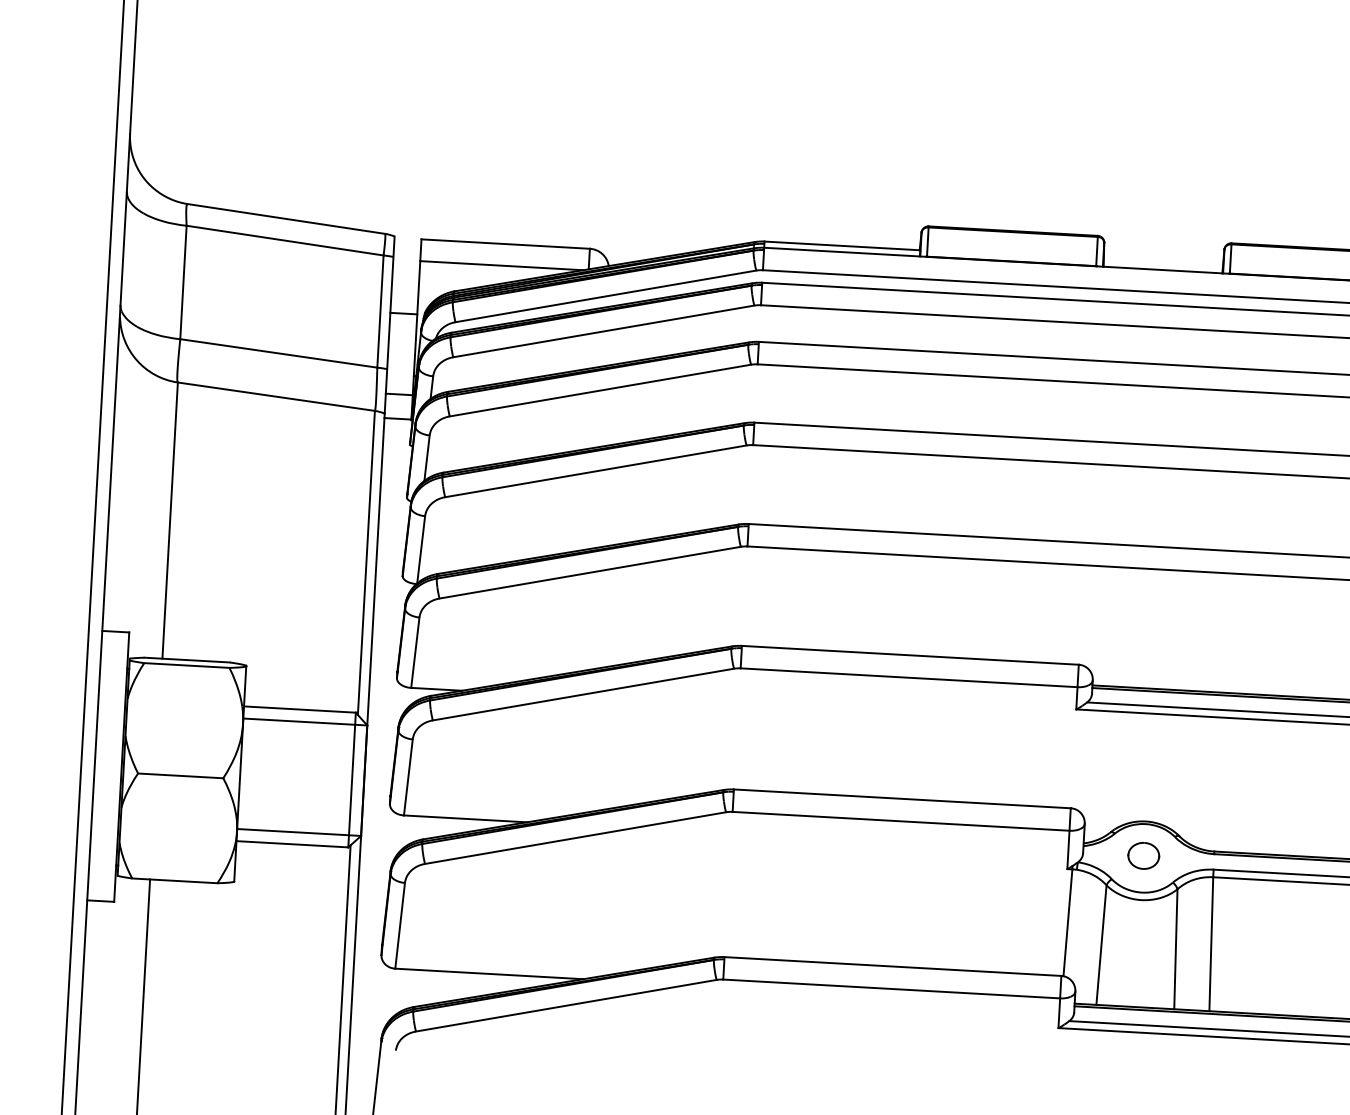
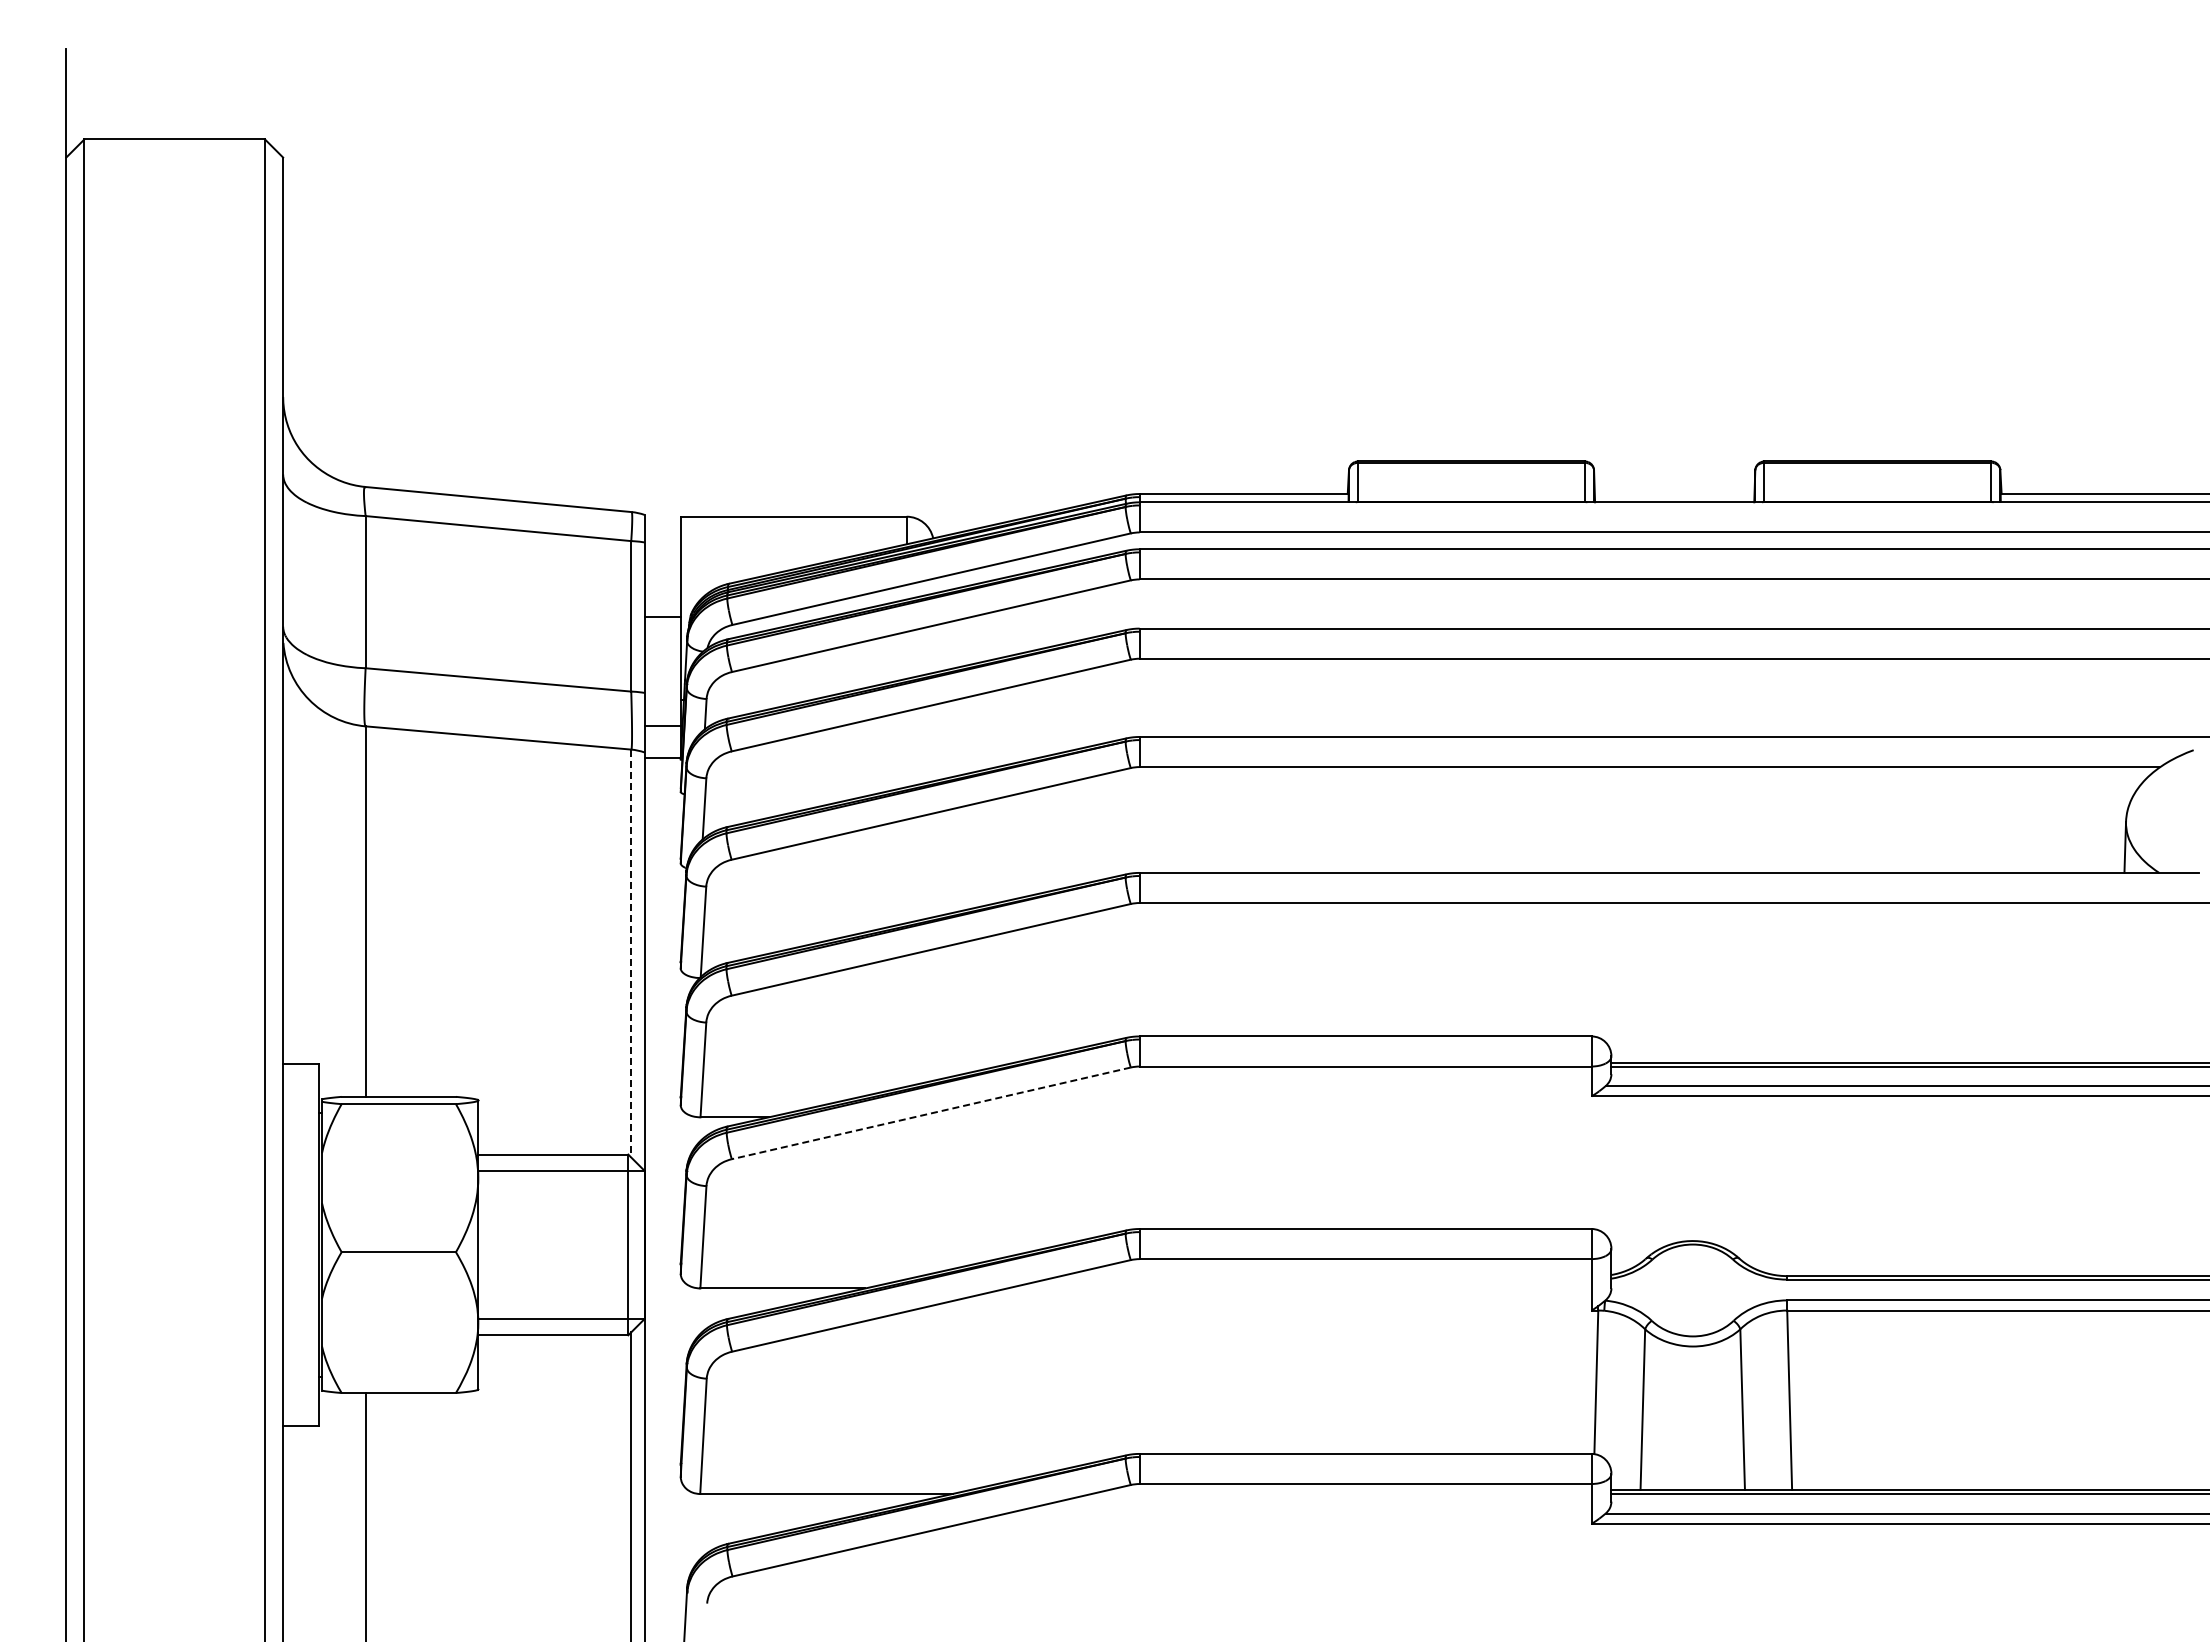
line: (501, 265) -> (789, 545), removed
line: (366, 562) -> (631, 953), solid -> dashed
line: (583, 694) -> (931, 1113), solid -> dashed
part: (1143, 855) -> (1692, 1286), removed

